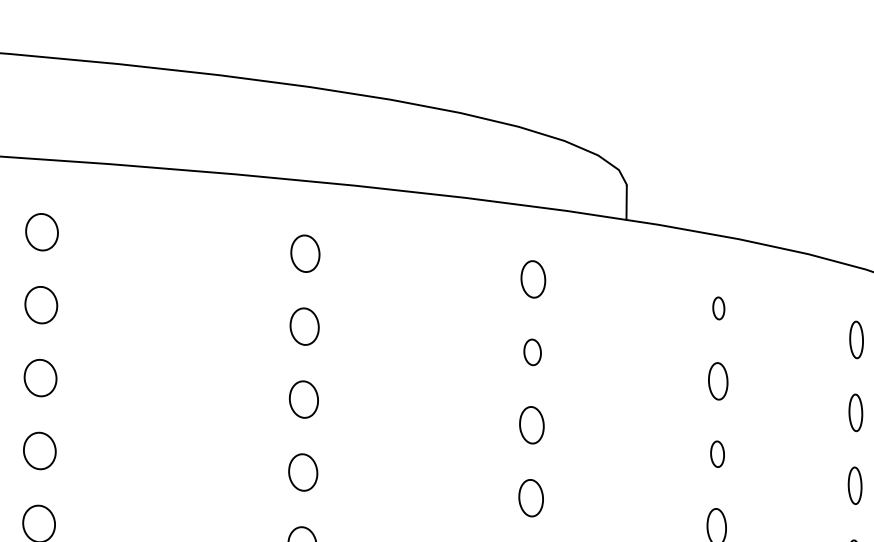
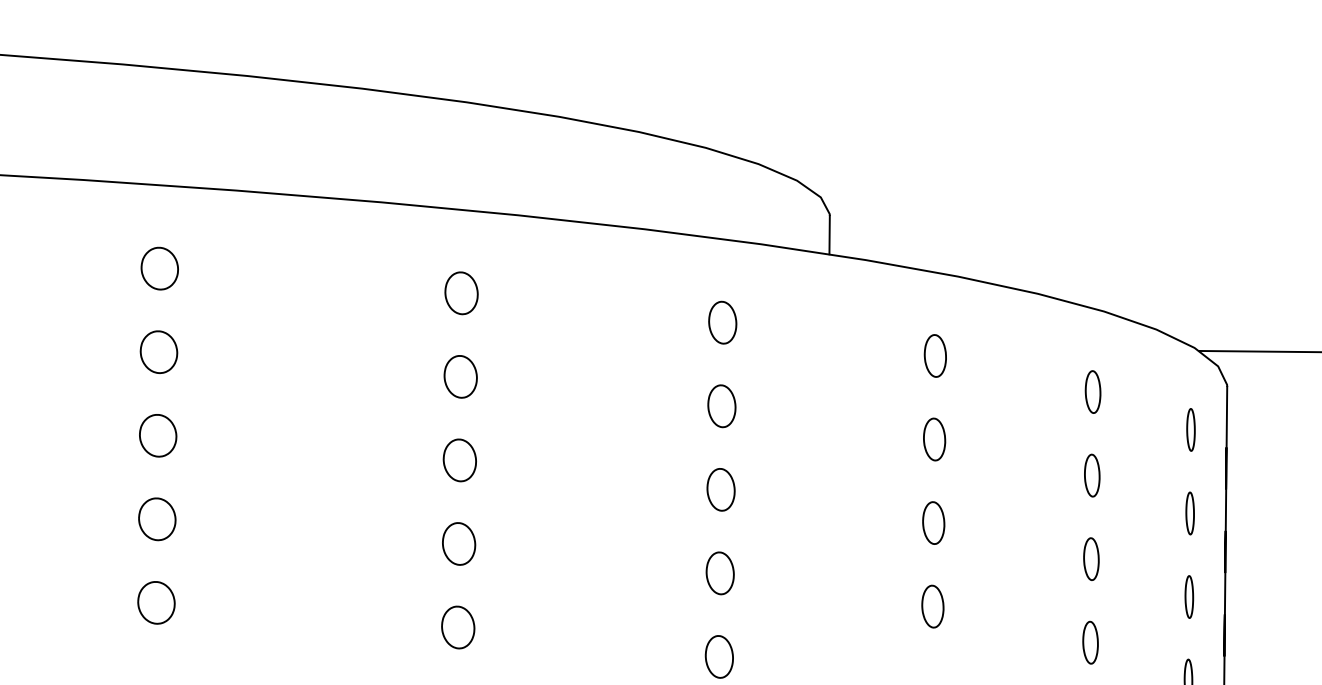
part: (718, 308) -> (934, 355), size x1.67
part: (532, 352) -> (721, 406), size x1.43
part: (717, 453) -> (933, 522), size x1.43

